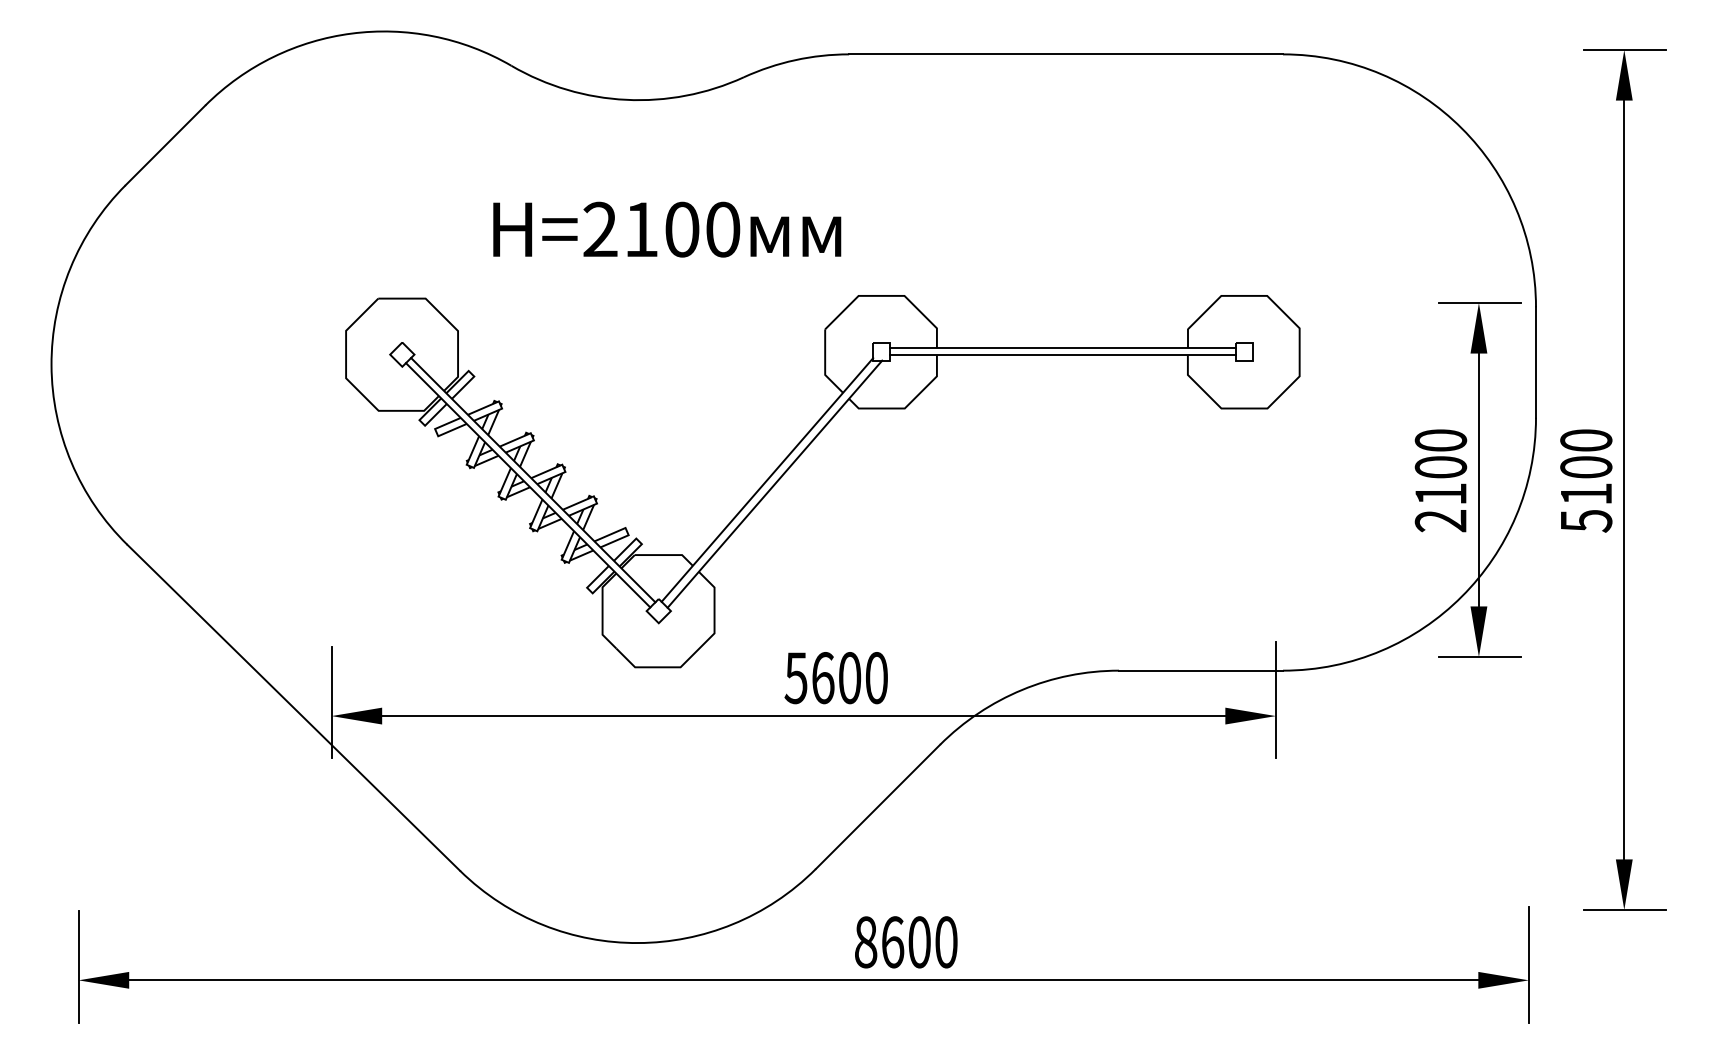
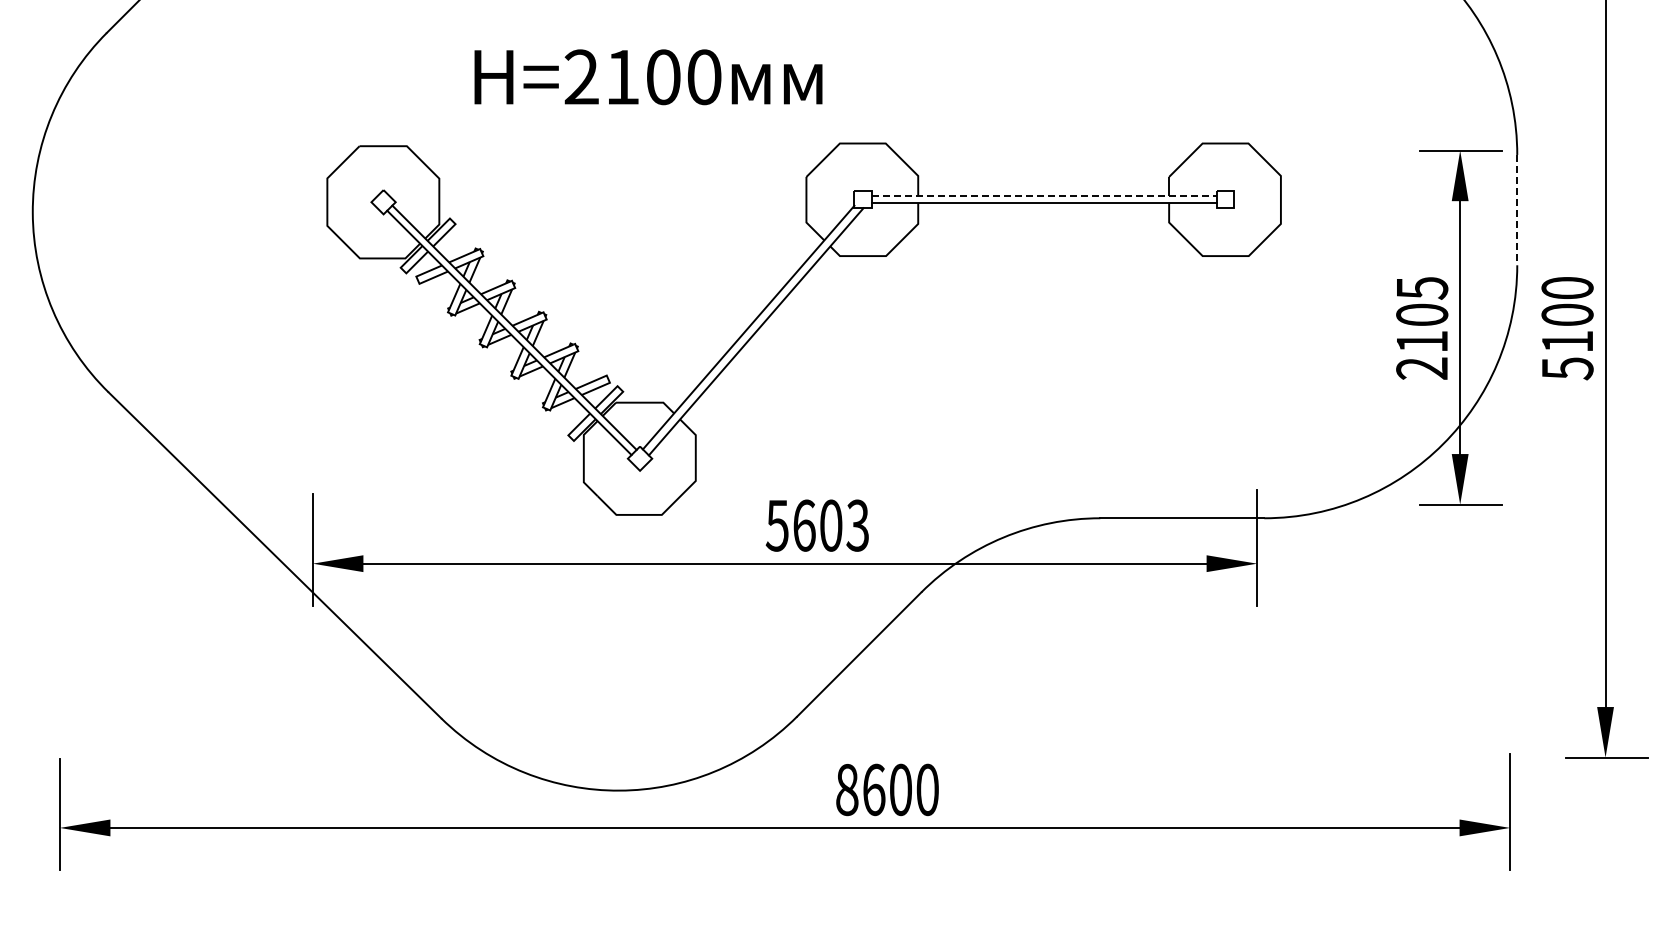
line: (1063, 348) -> (1044, 196), solid -> dashed
line: (1536, 363) -> (1517, 211), solid -> dashed
text: (1440, 440) -> (1421, 288), 2100 -> 2105
text: (876, 678) -> (857, 526), 5600 -> 5603

